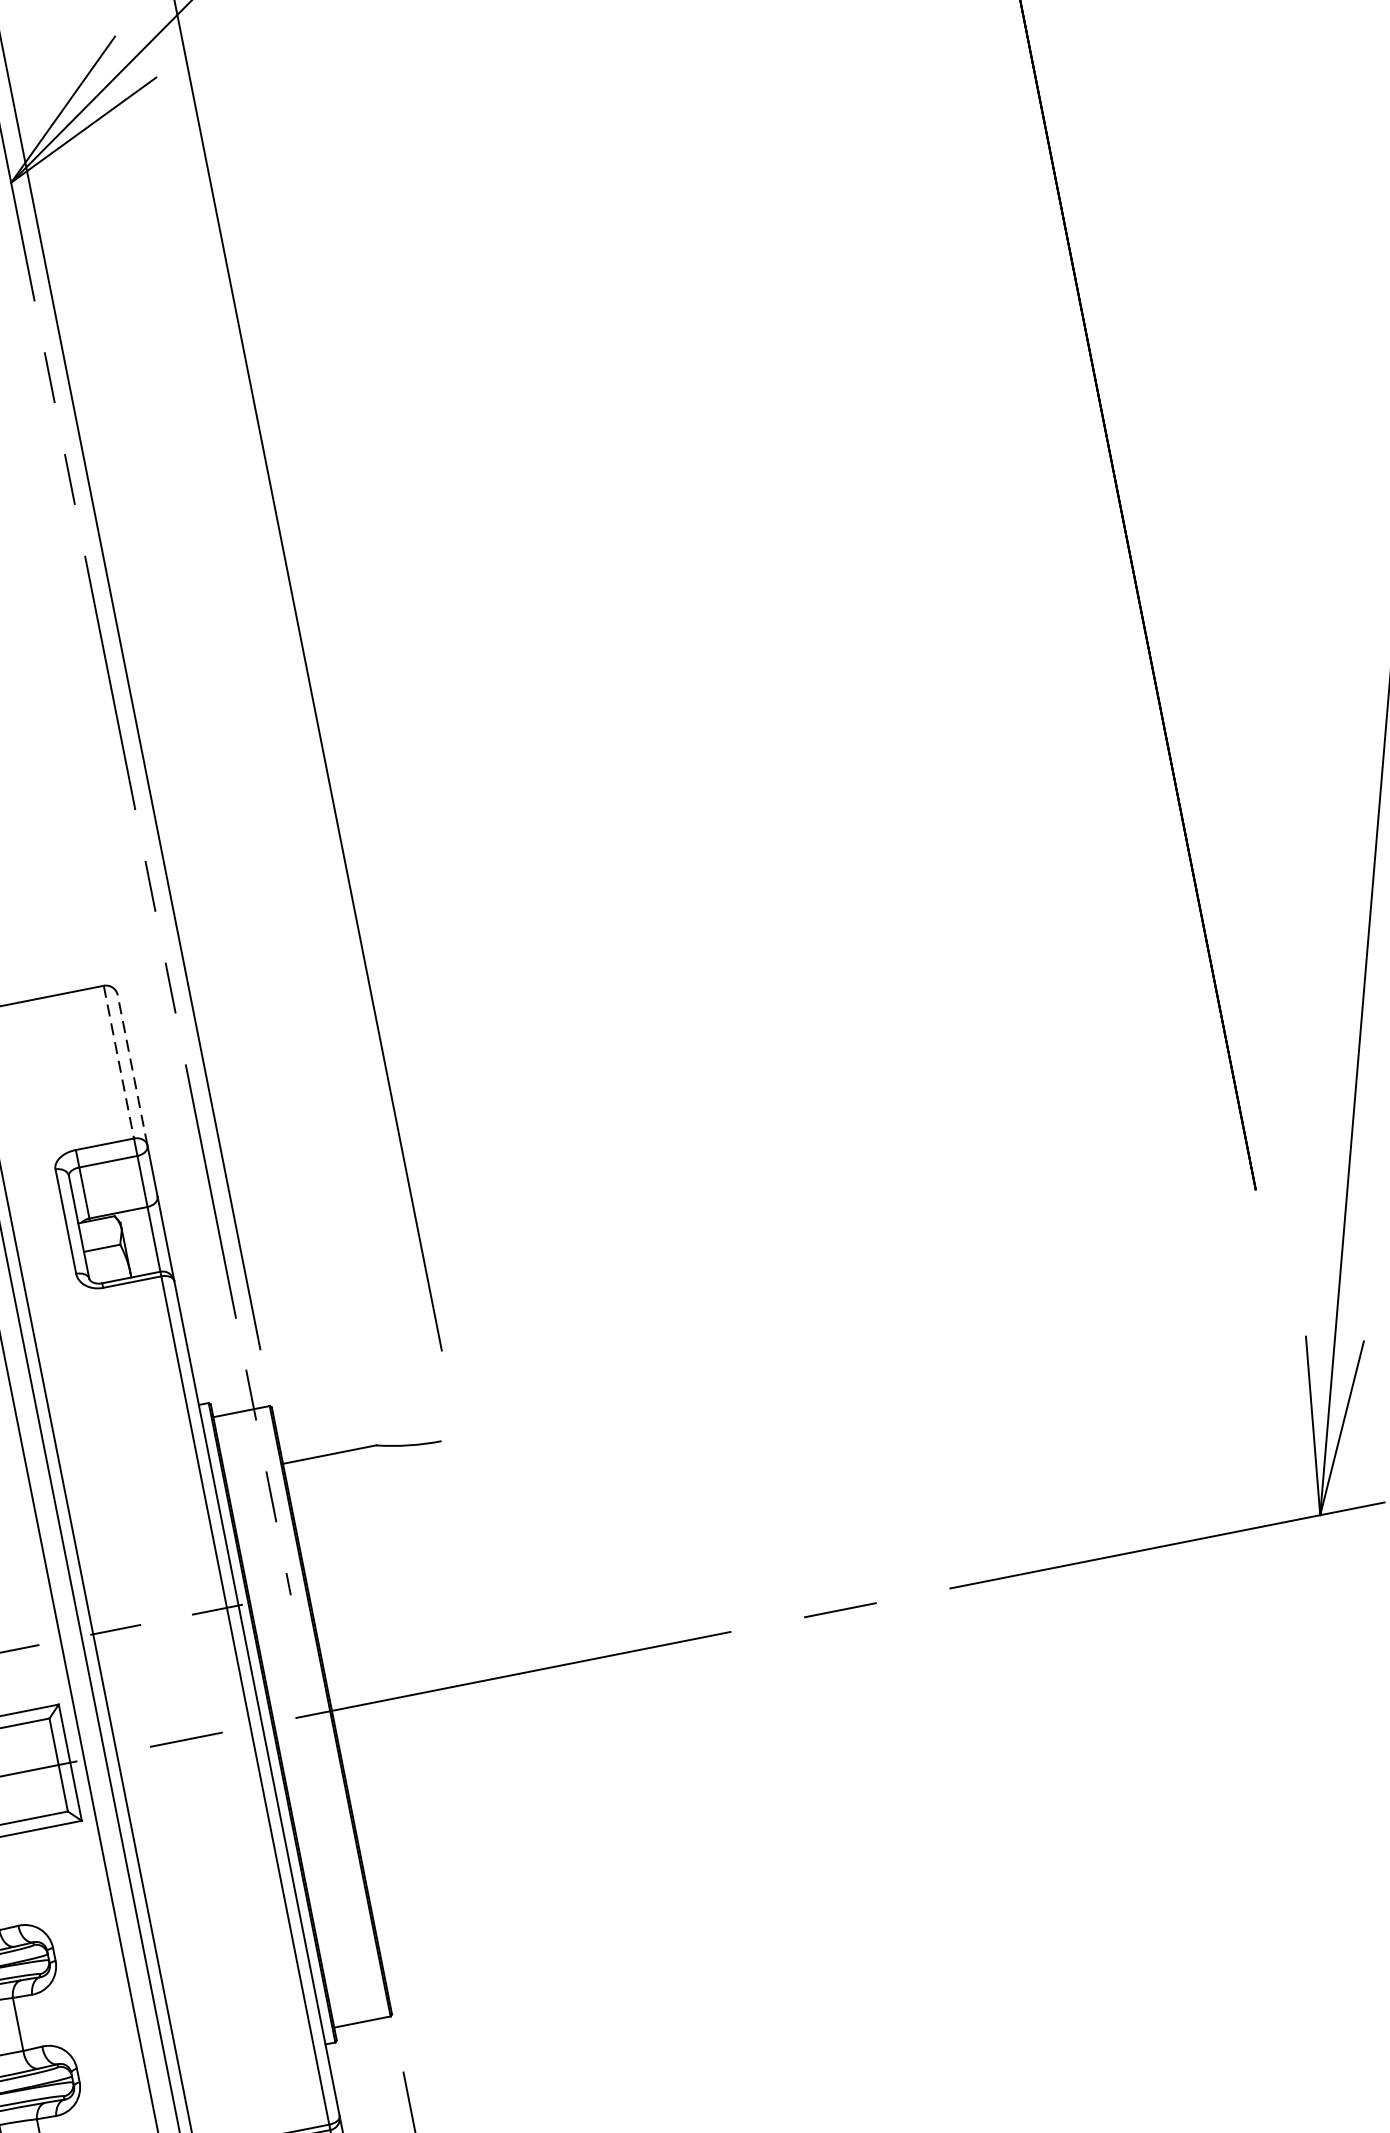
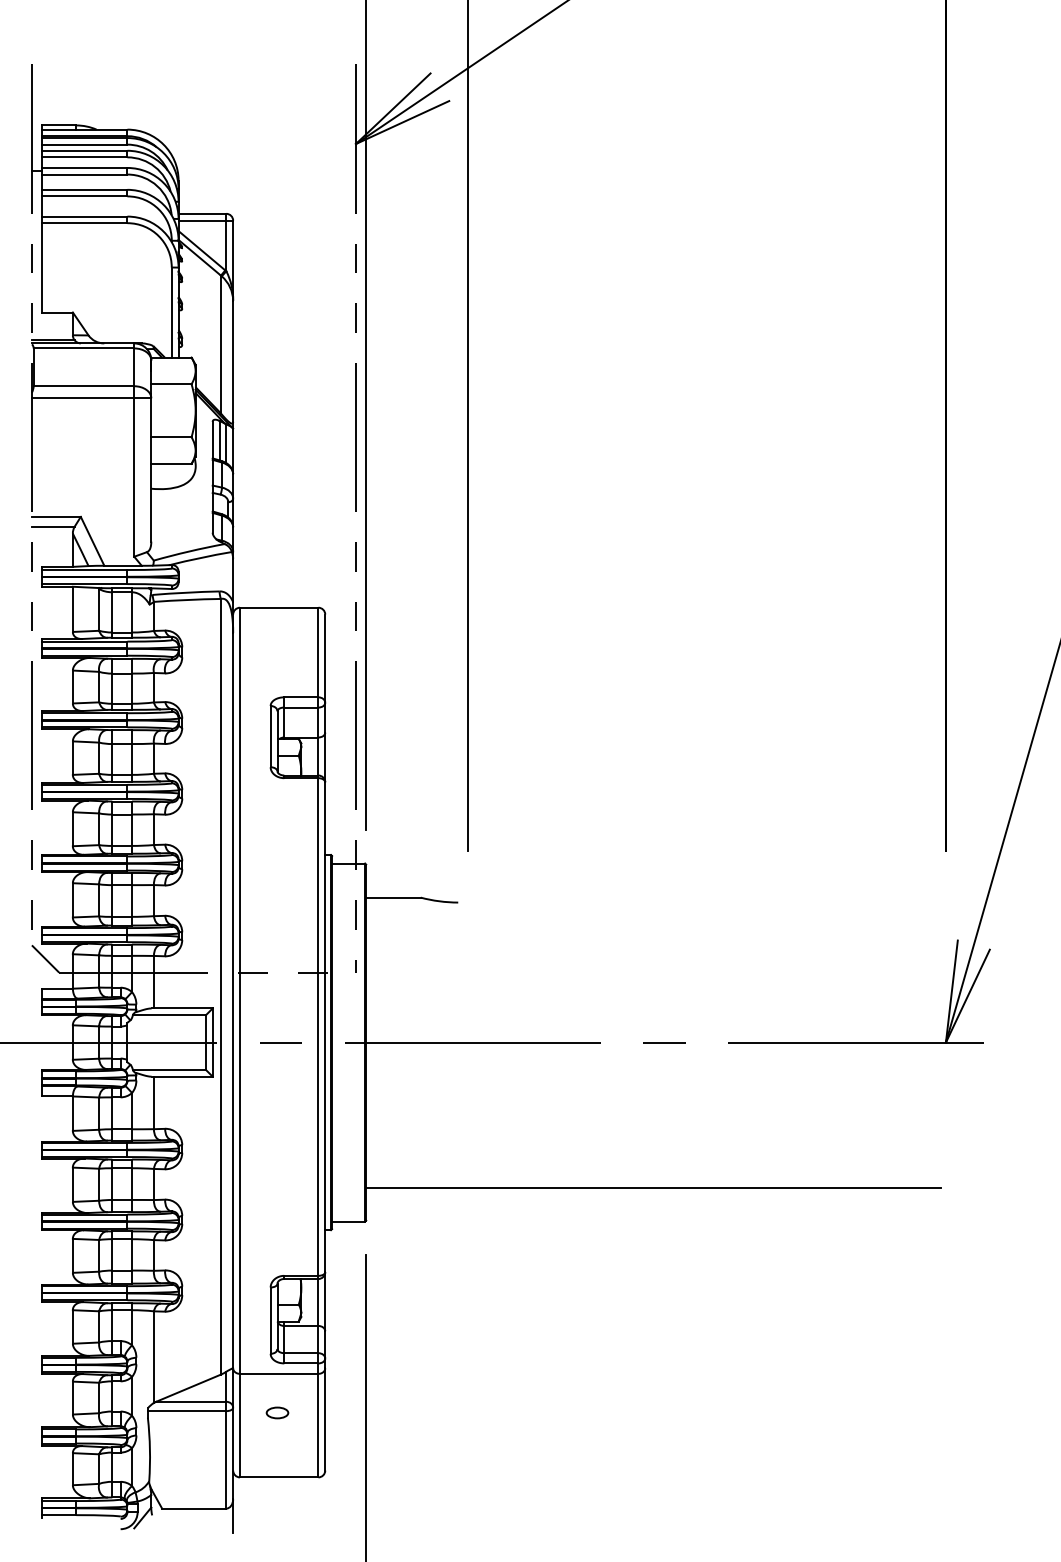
line: (119, 1062) -> (318, 652), dashed -> solid
line: (132, 1069) -> (325, 658), dashed -> solid
line: (870, 1860) -> (653, 1187), added

